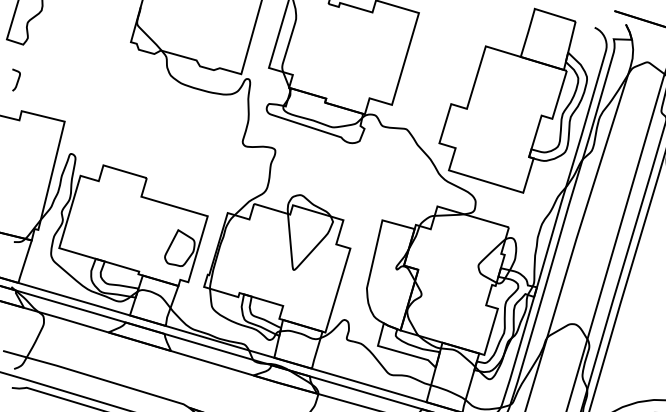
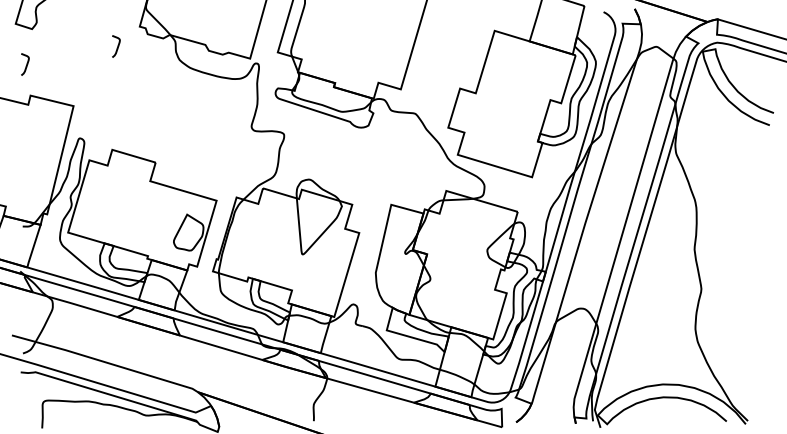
curve: (108, 62) -> (117, 46), added

